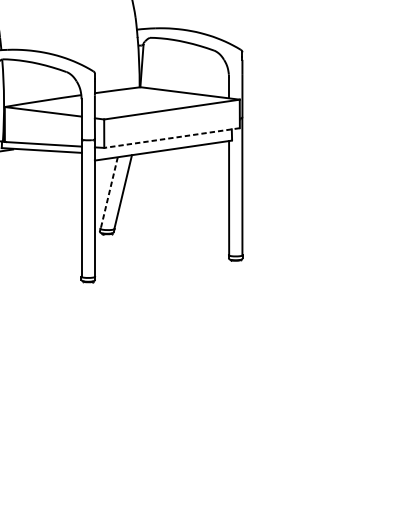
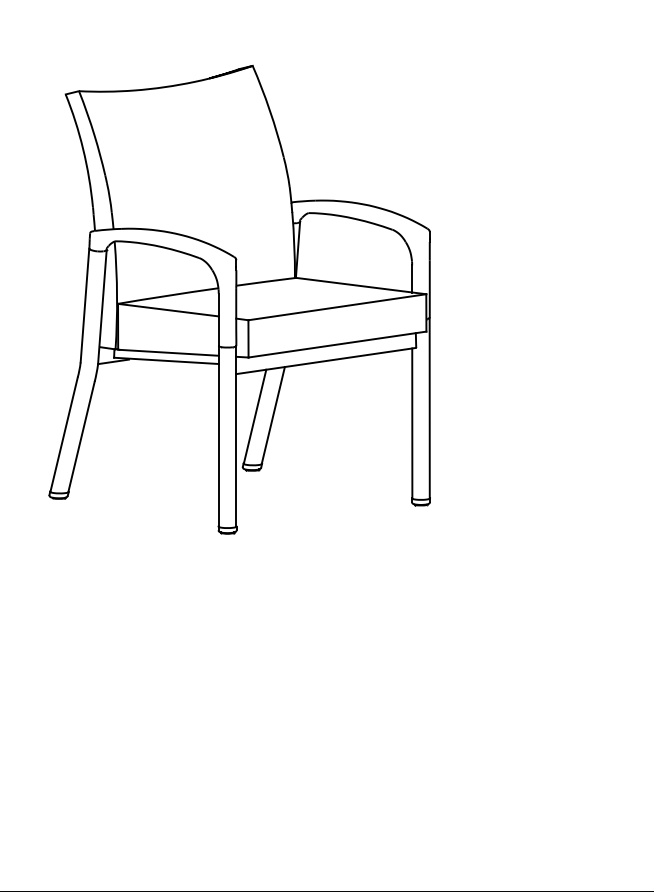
line: (172, 138) -> (337, 344), dashed -> solid
line: (108, 193) -> (254, 417), dashed -> solid

